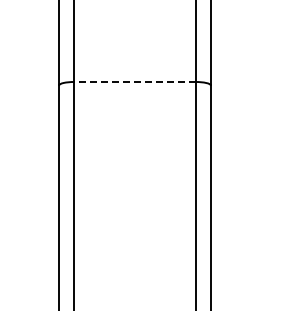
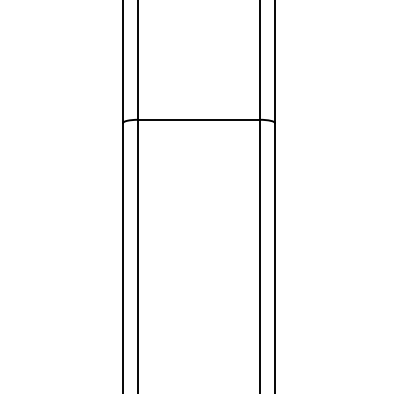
line: (135, 81) -> (199, 119), dashed -> solid

